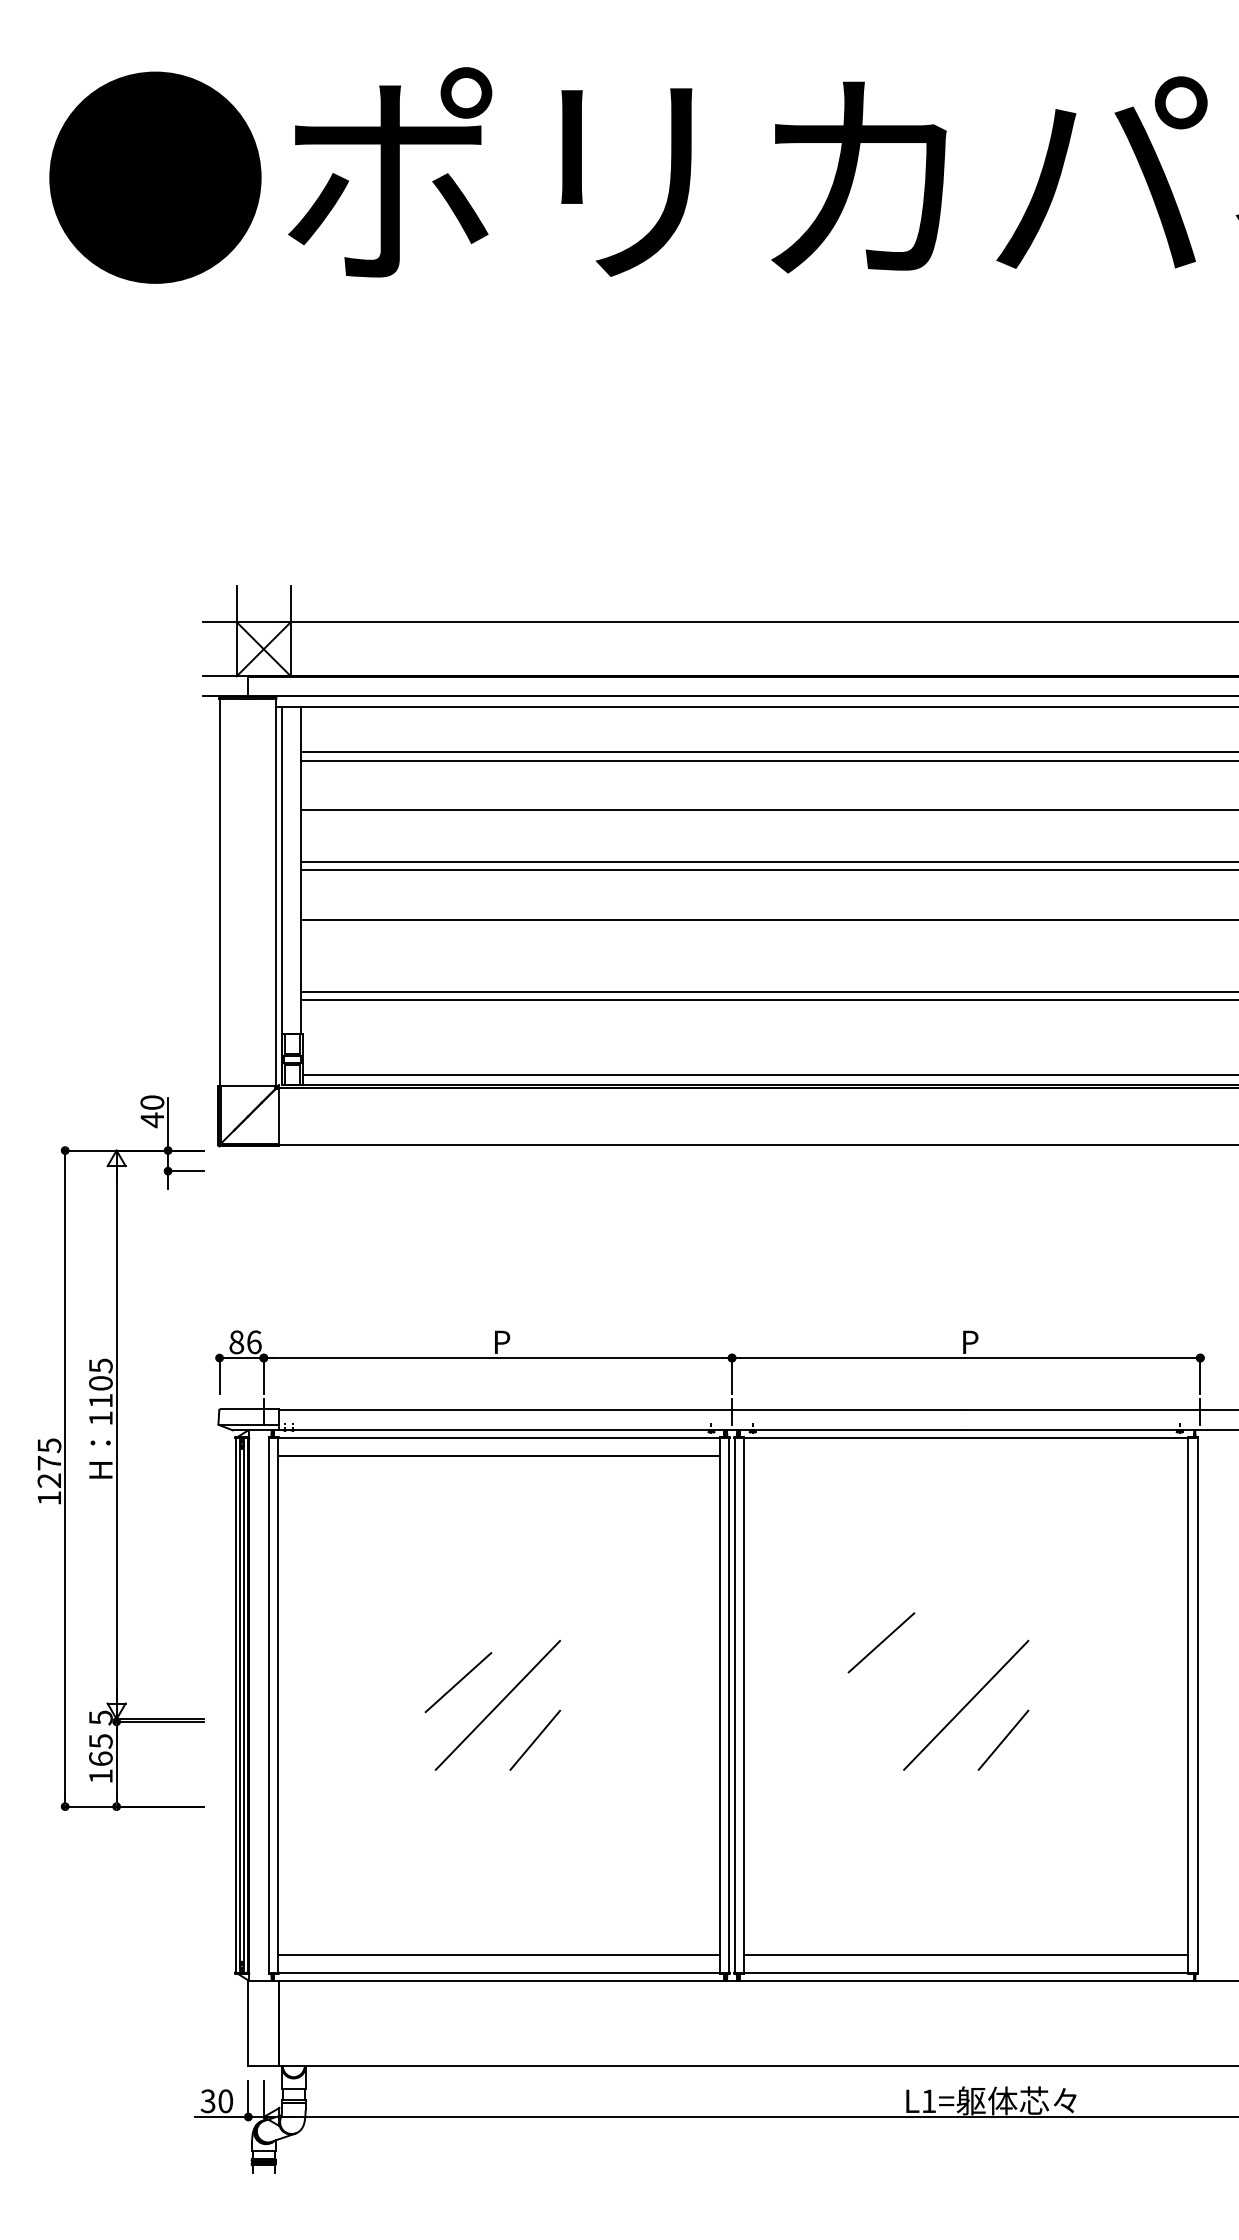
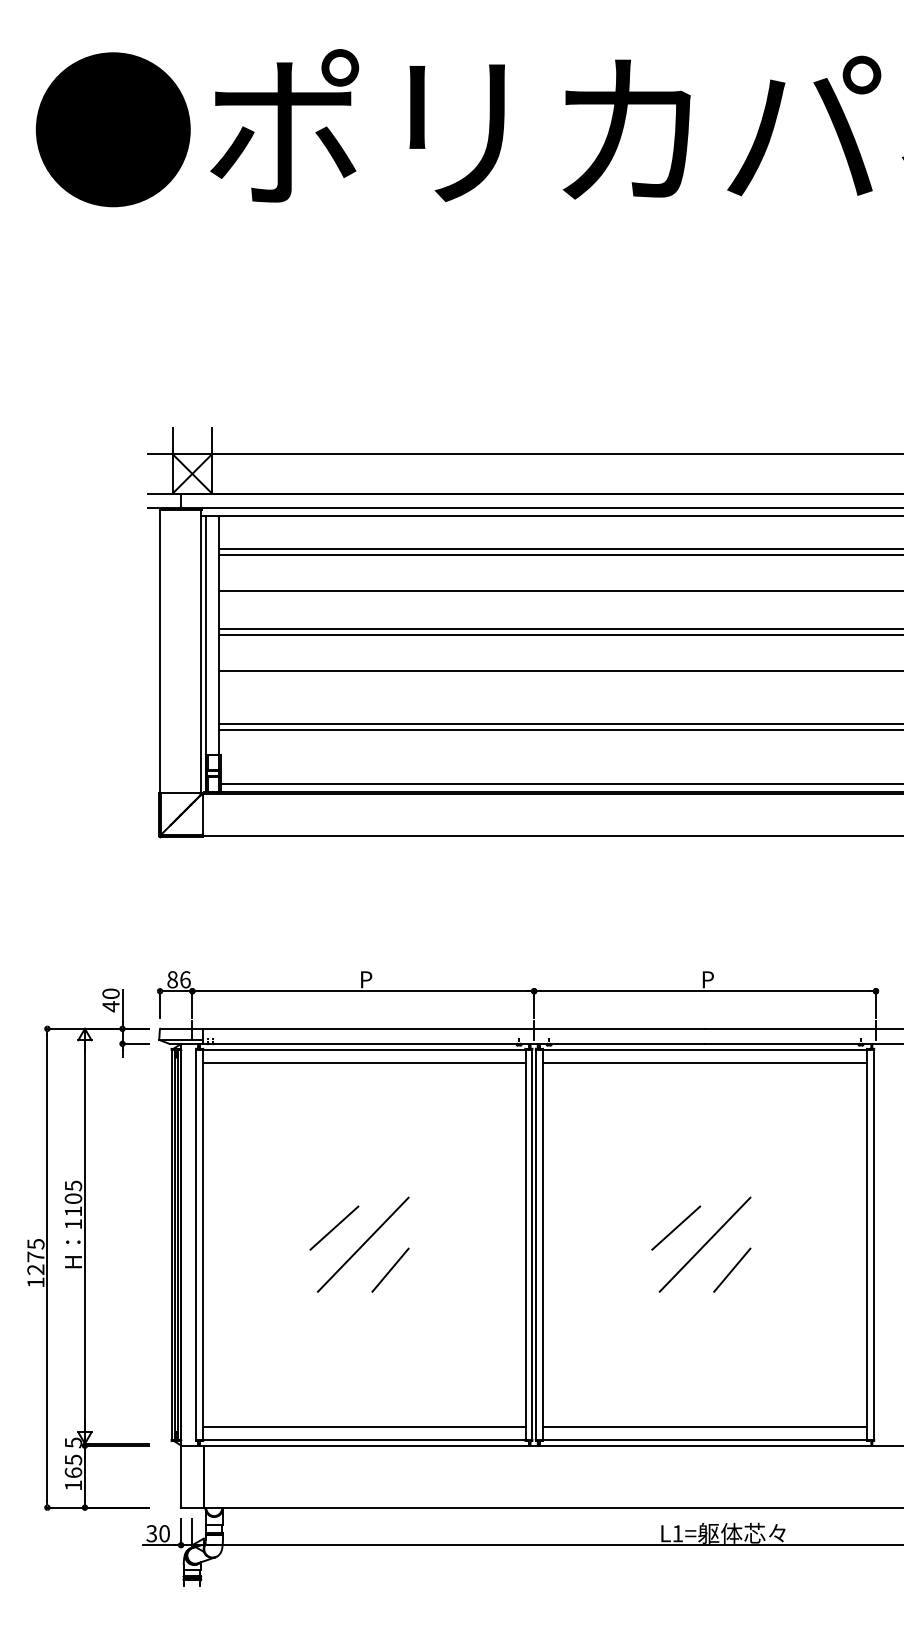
part: (121, 1452) -> (88, 1249), moved
line: (965, 1455) -> (704, 1062), added
line: (881, 1642) -> (676, 1227), moved

